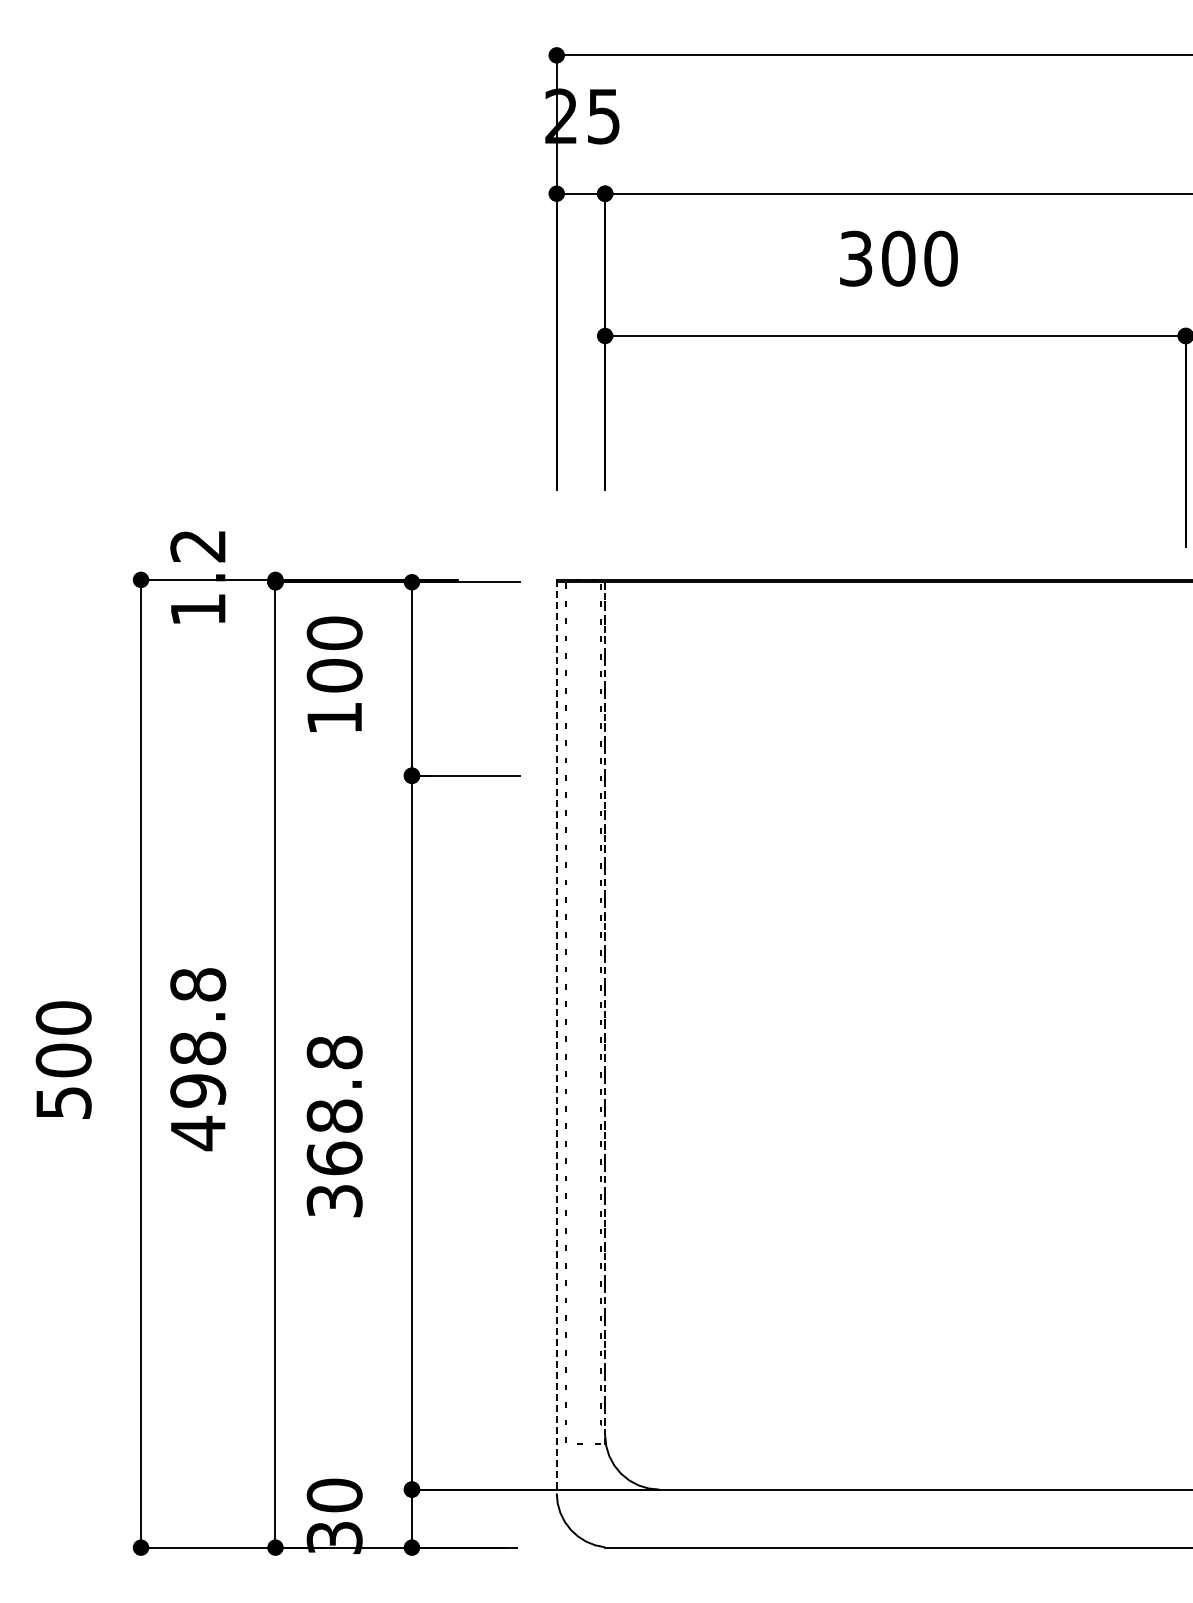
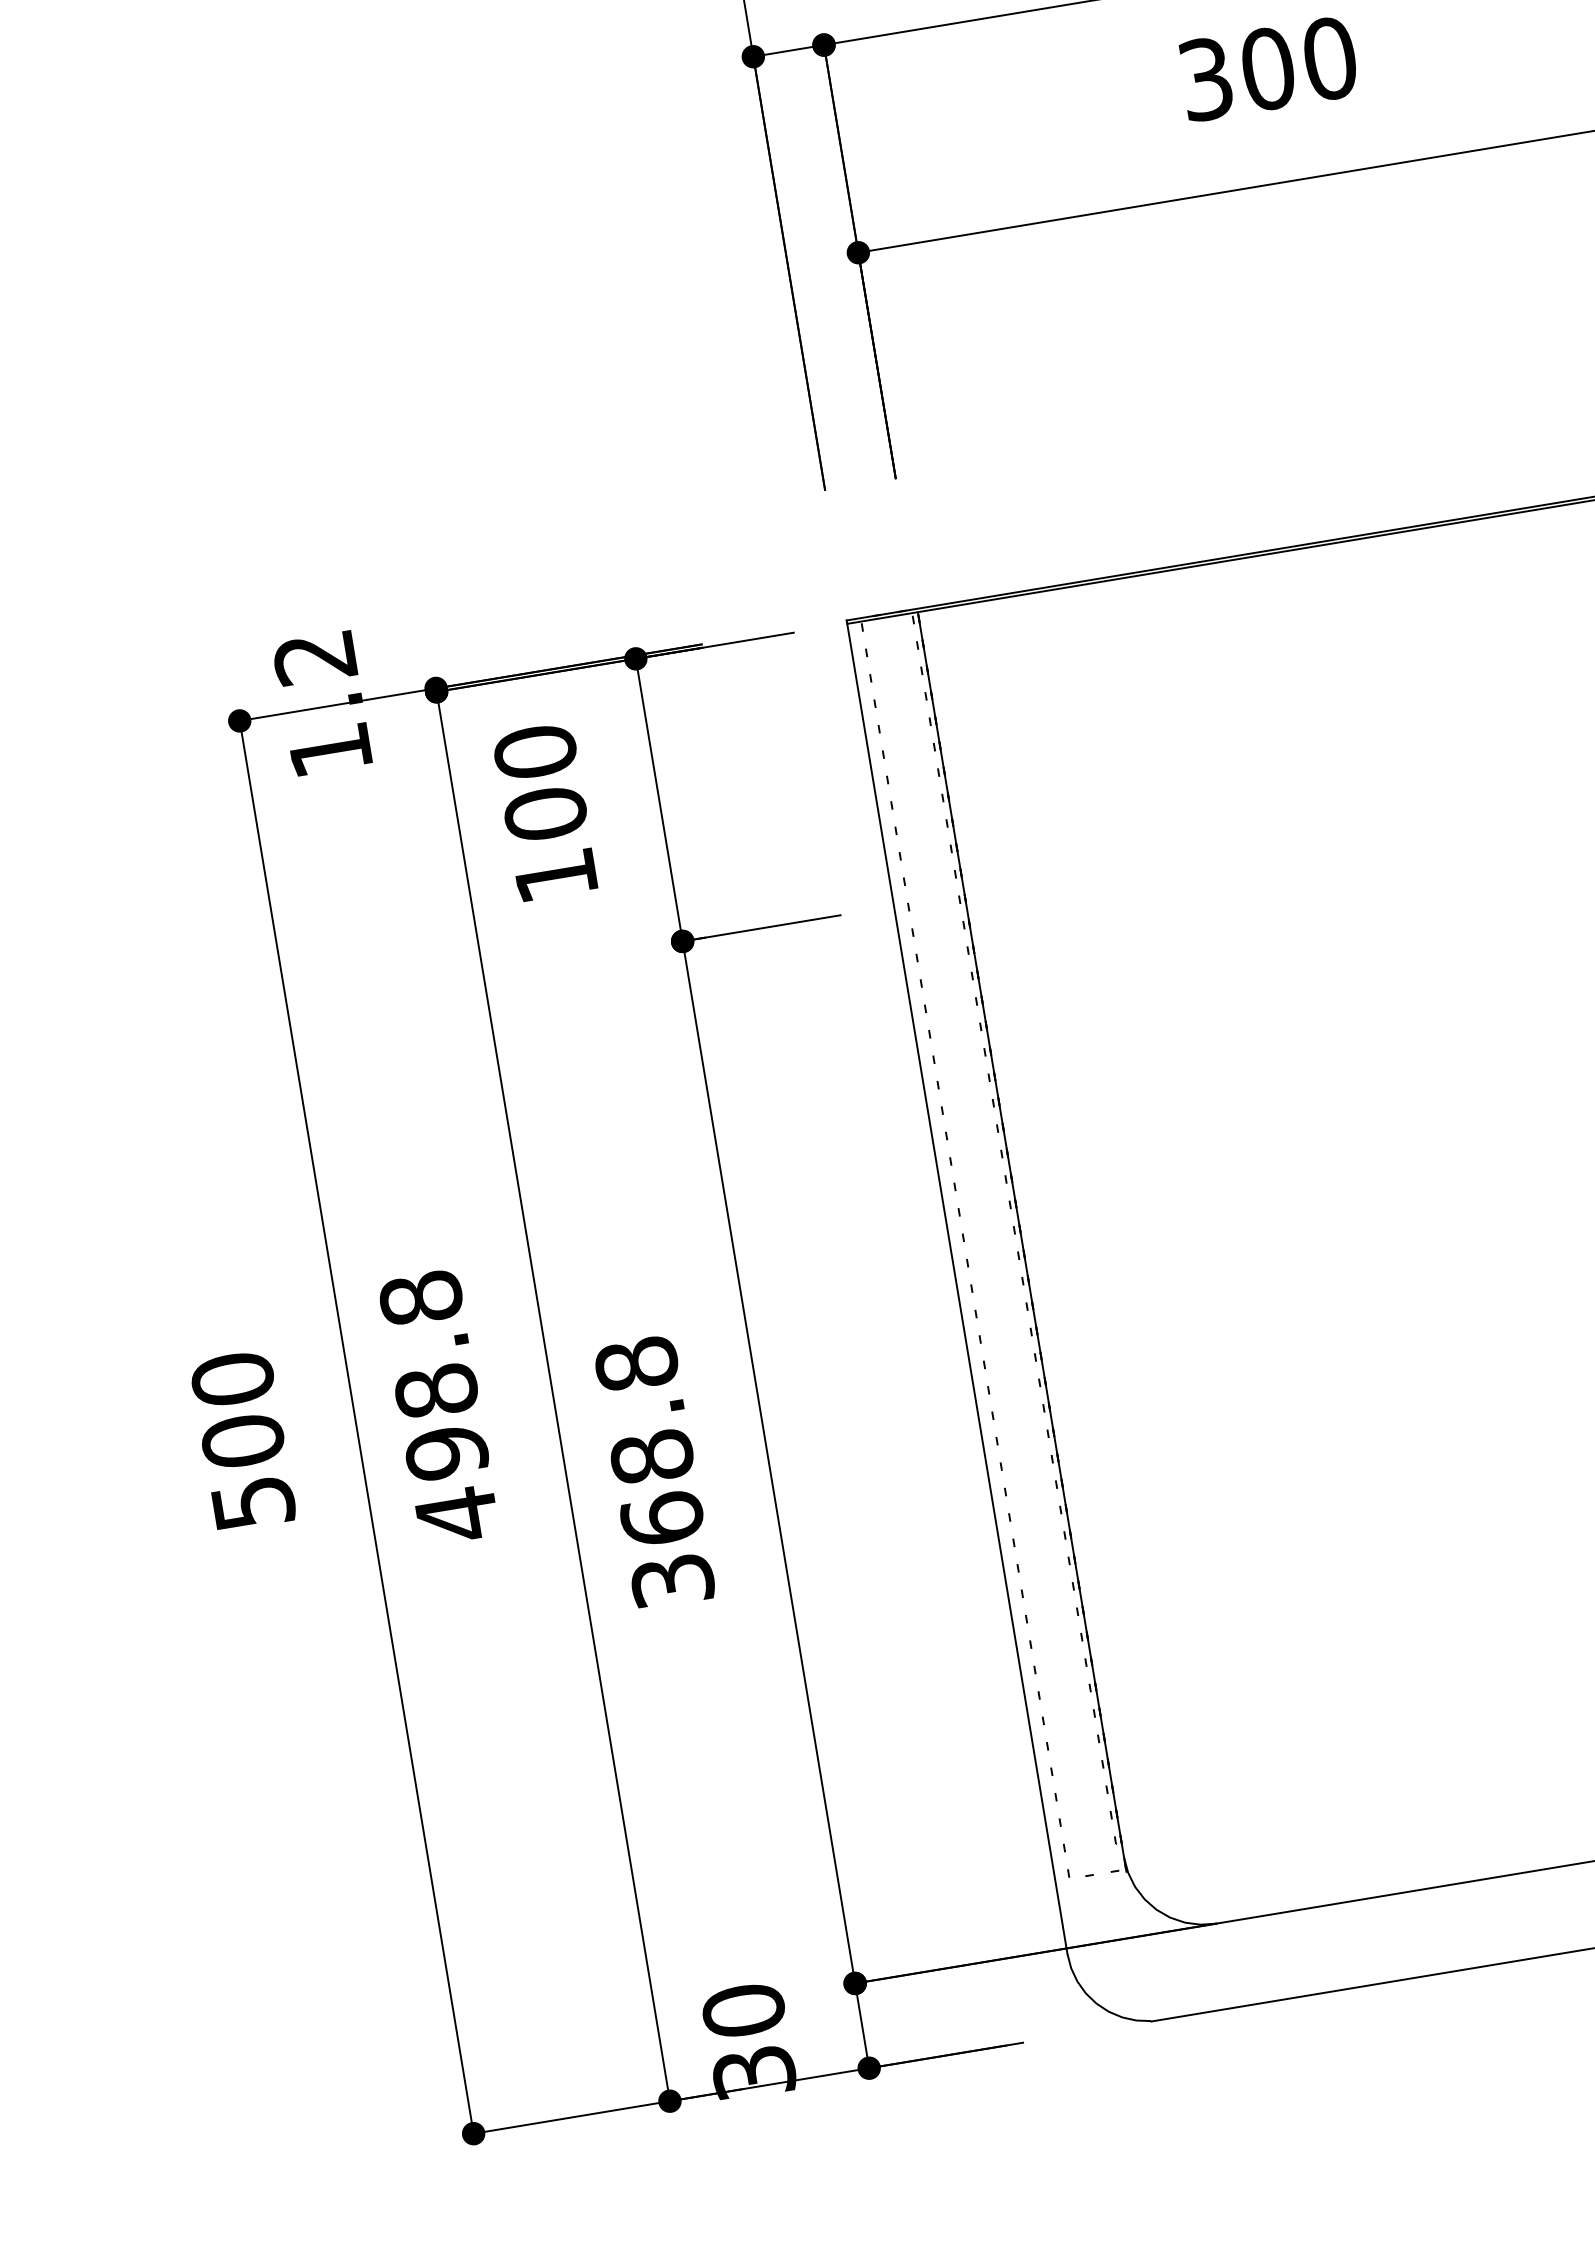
line: (605, 1014) -> (1022, 1243), dashed -> solid
line: (556, 1036) -> (956, 1287), dashed -> solid

